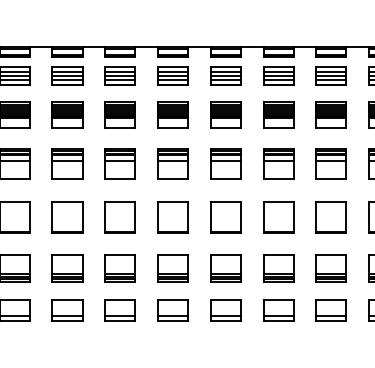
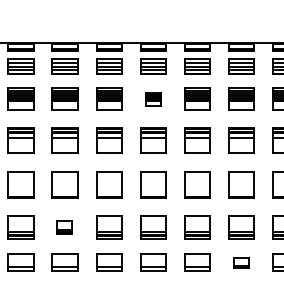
part: (225, 114) -> (152, 98), size x0.6
part: (119, 268) -> (64, 227), size x0.6
part: (330, 310) -> (240, 262), size x0.6

